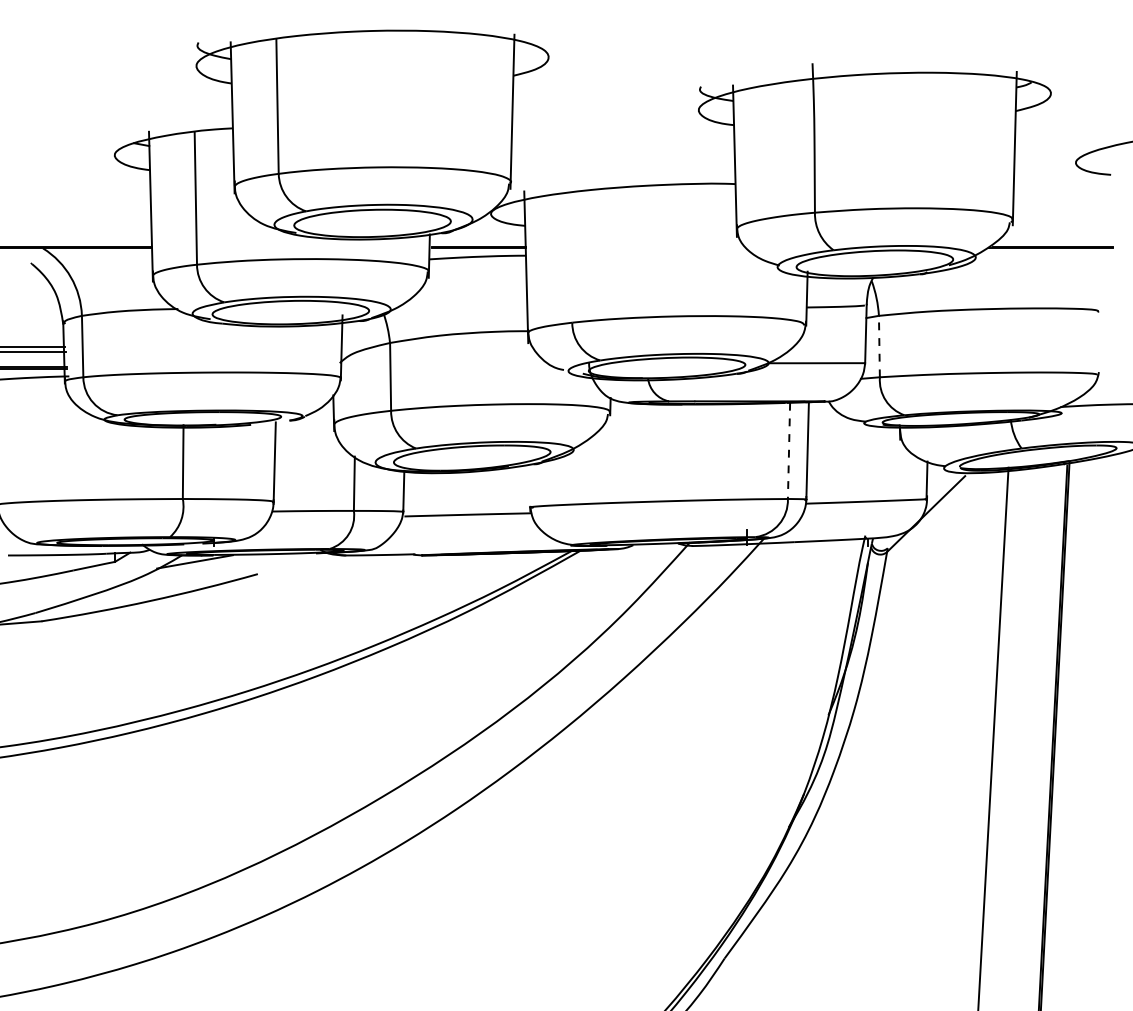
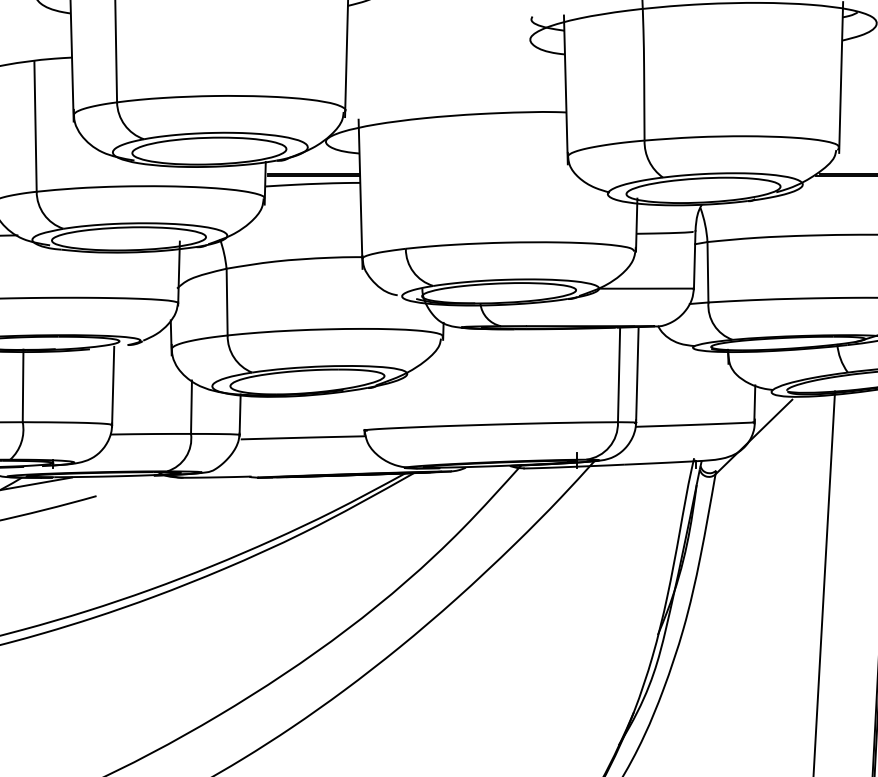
line: (879, 346) -> (708, 272), dashed -> solid
line: (789, 451) -> (619, 375), dashed -> solid

